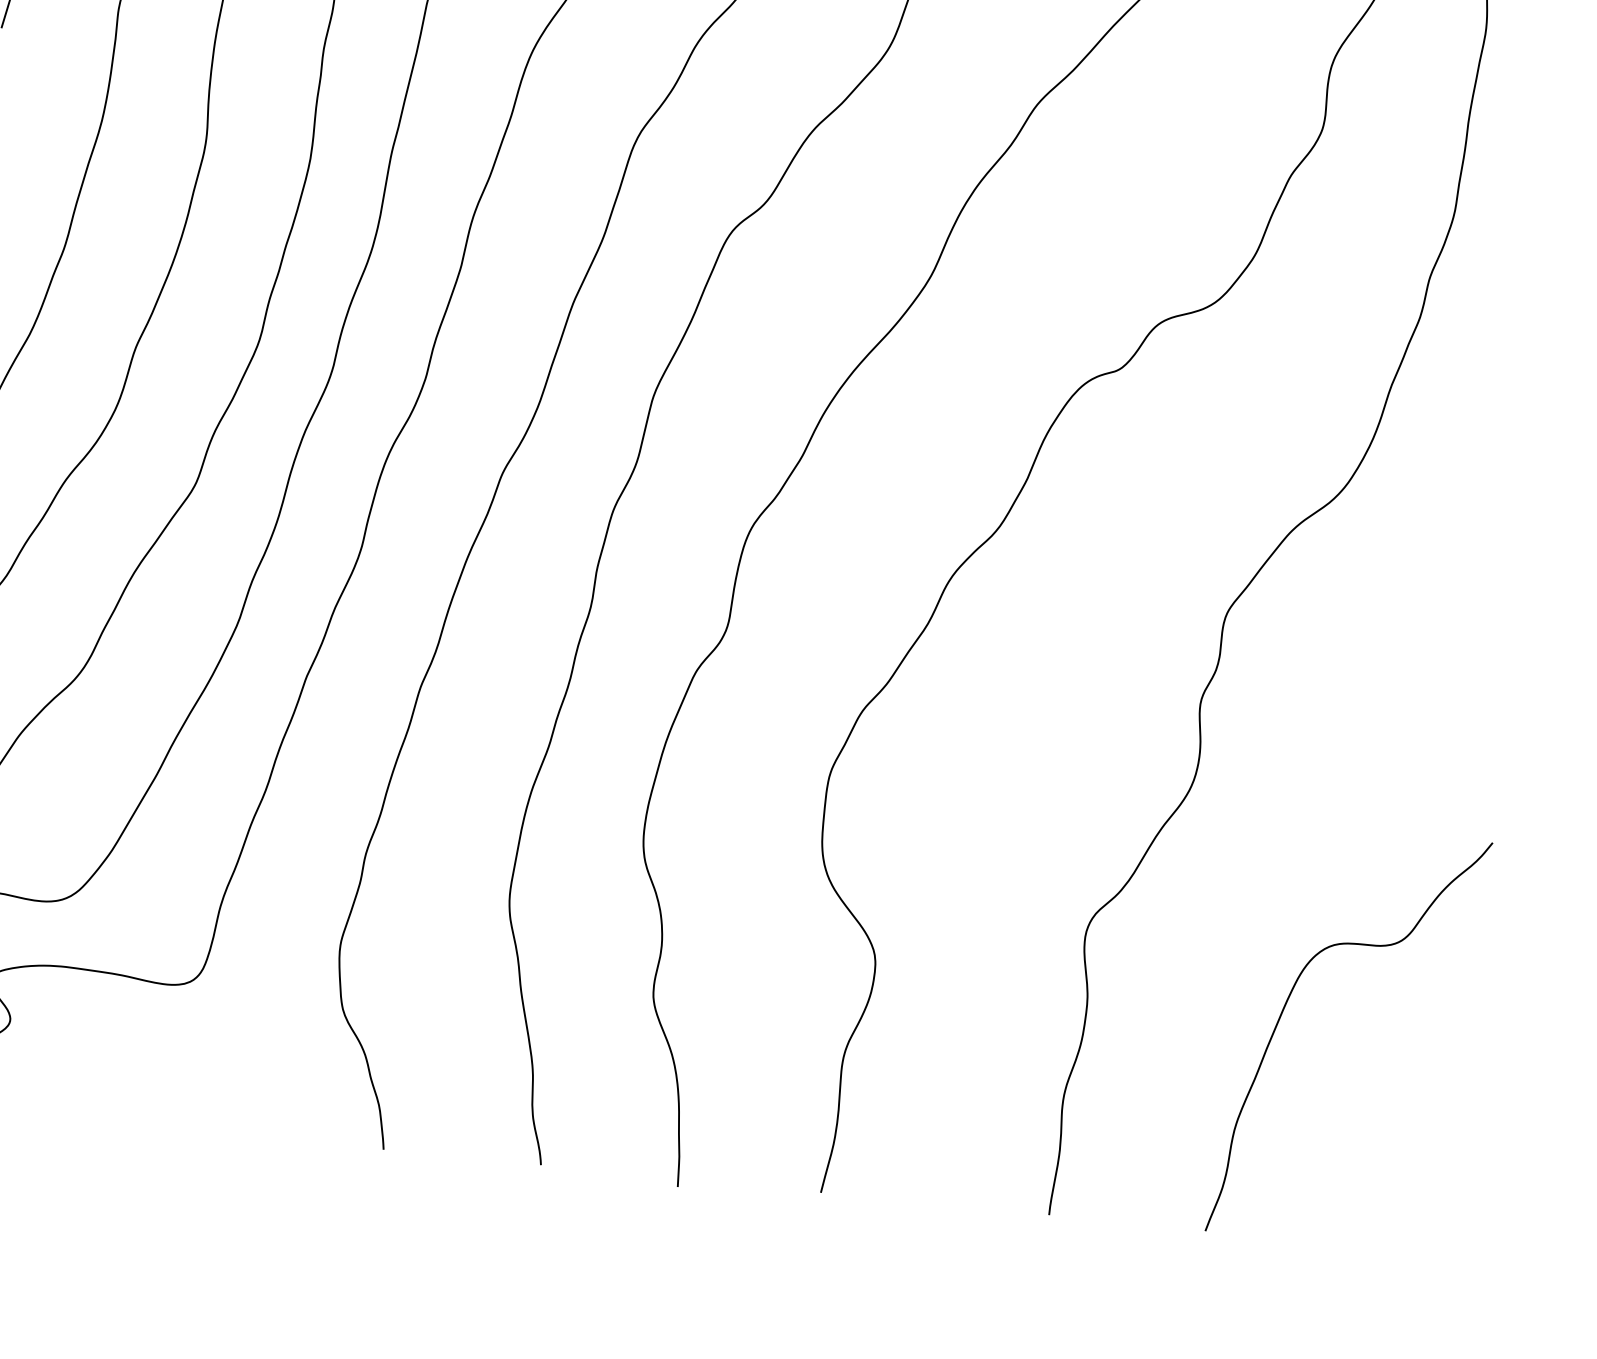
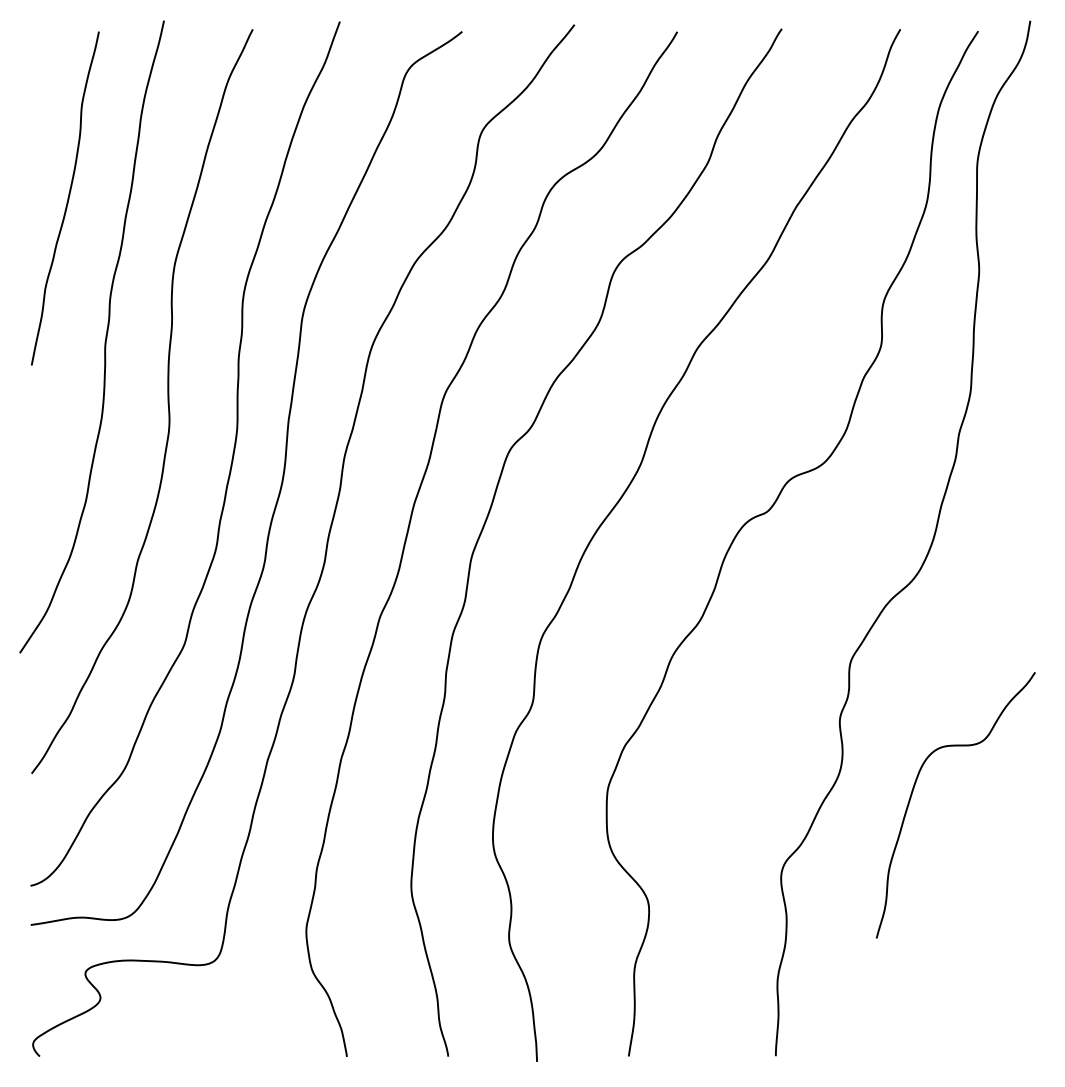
curve: (1283, 1014) -> (912, 795), moved

